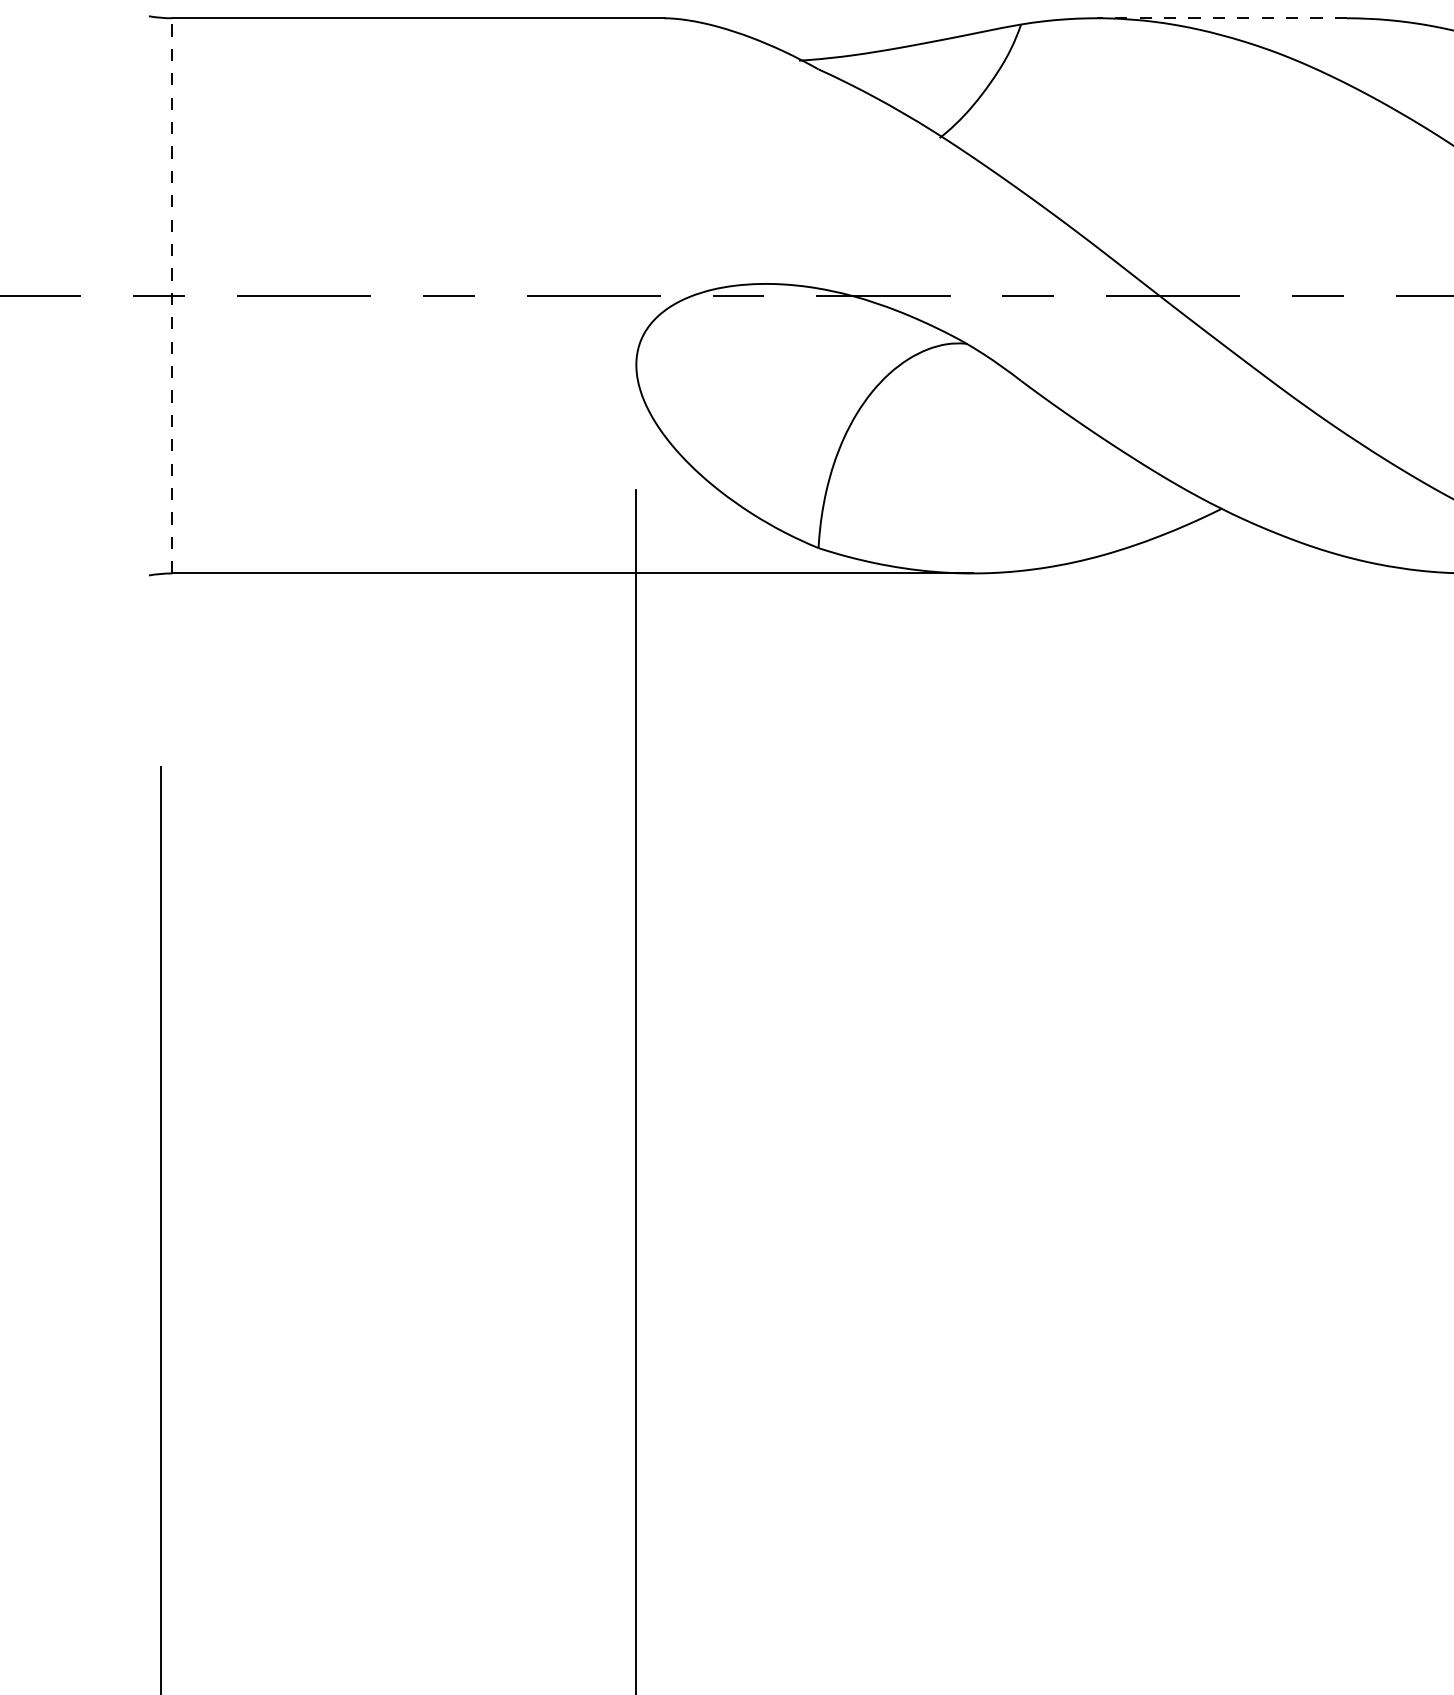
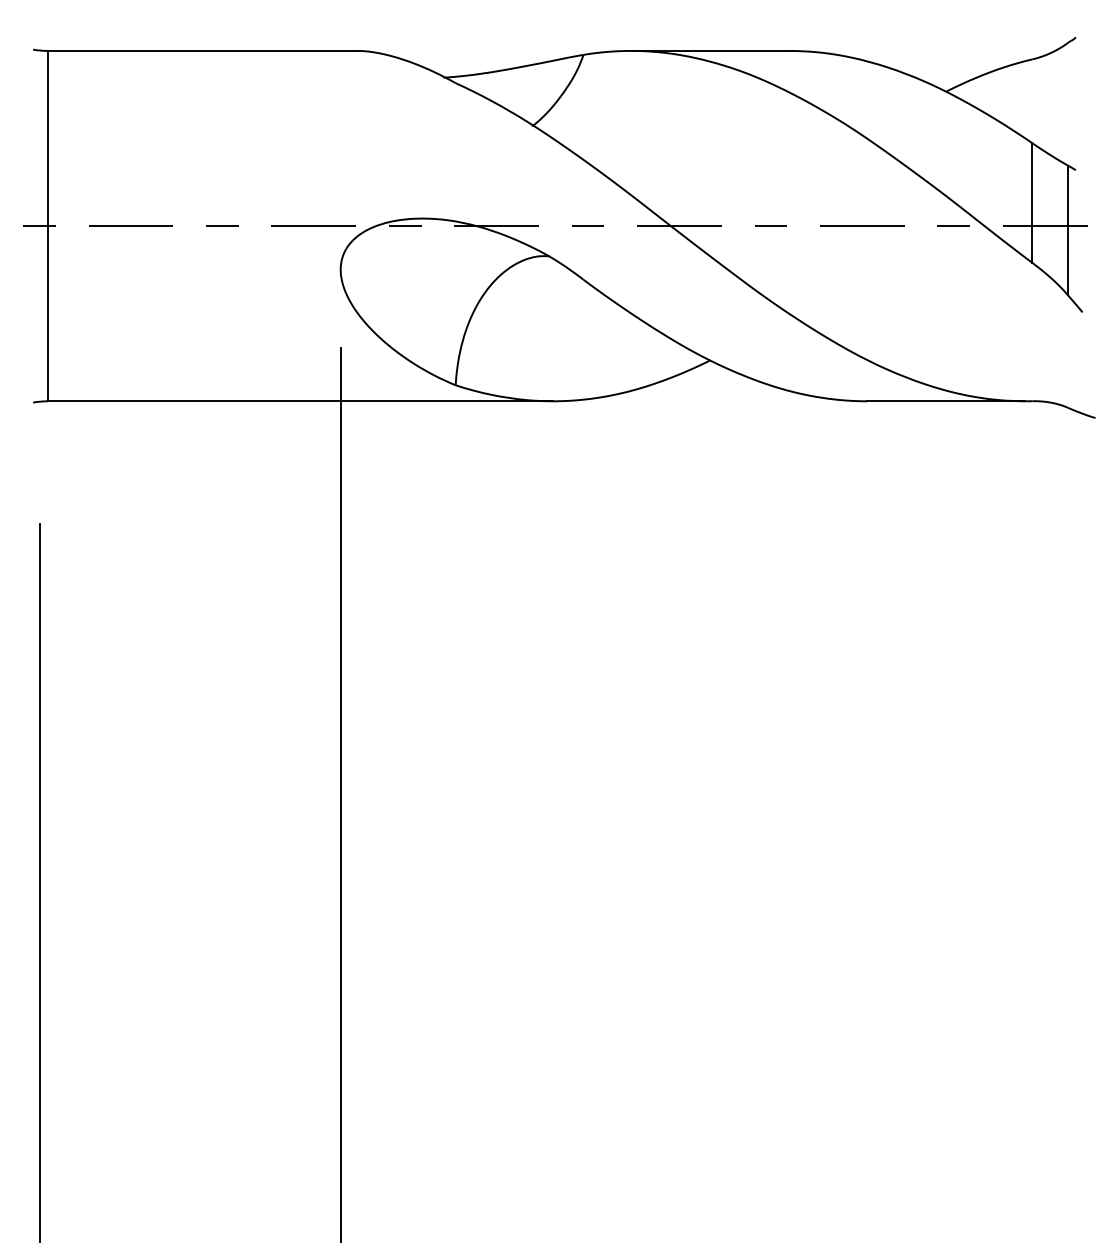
line: (1222, 17) -> (710, 50), dashed -> solid
line: (171, 294) -> (47, 225), dashed -> solid

